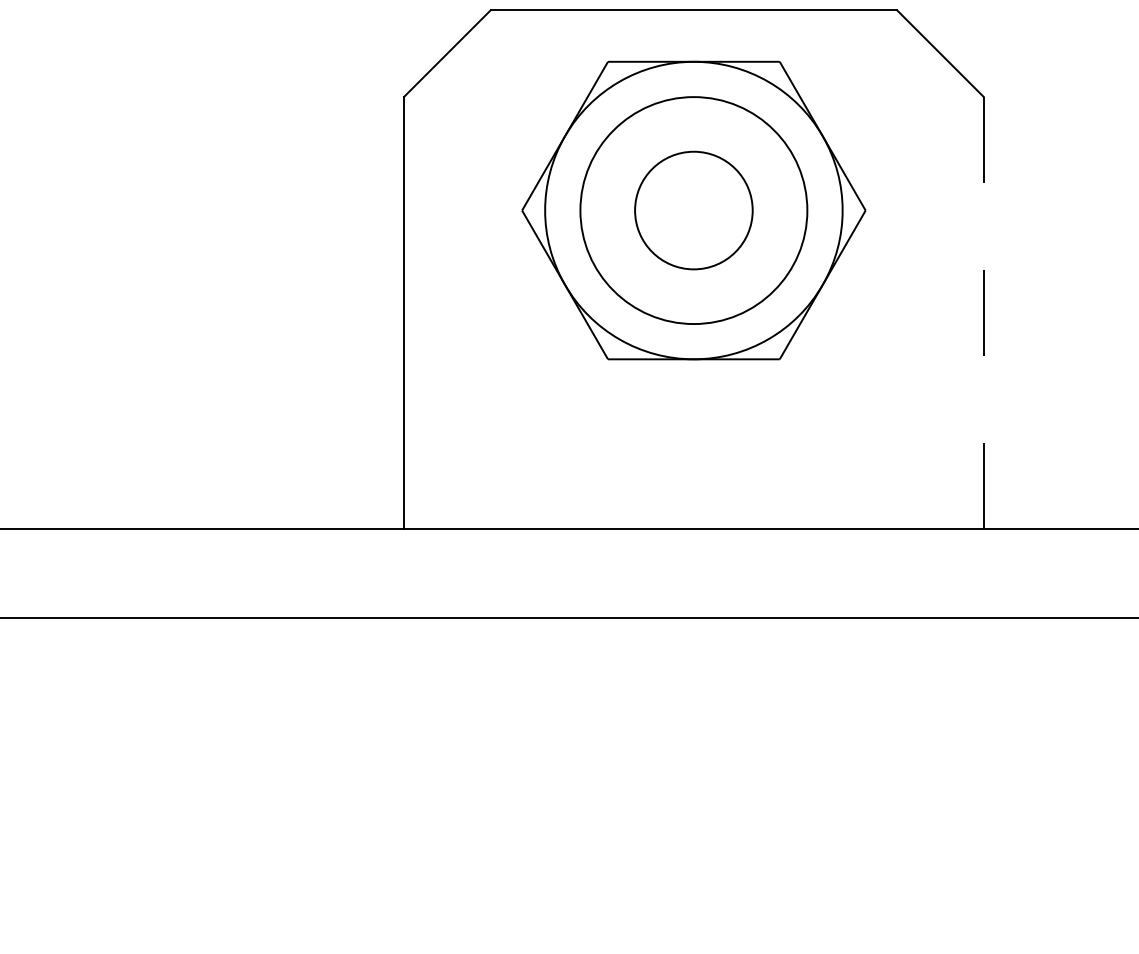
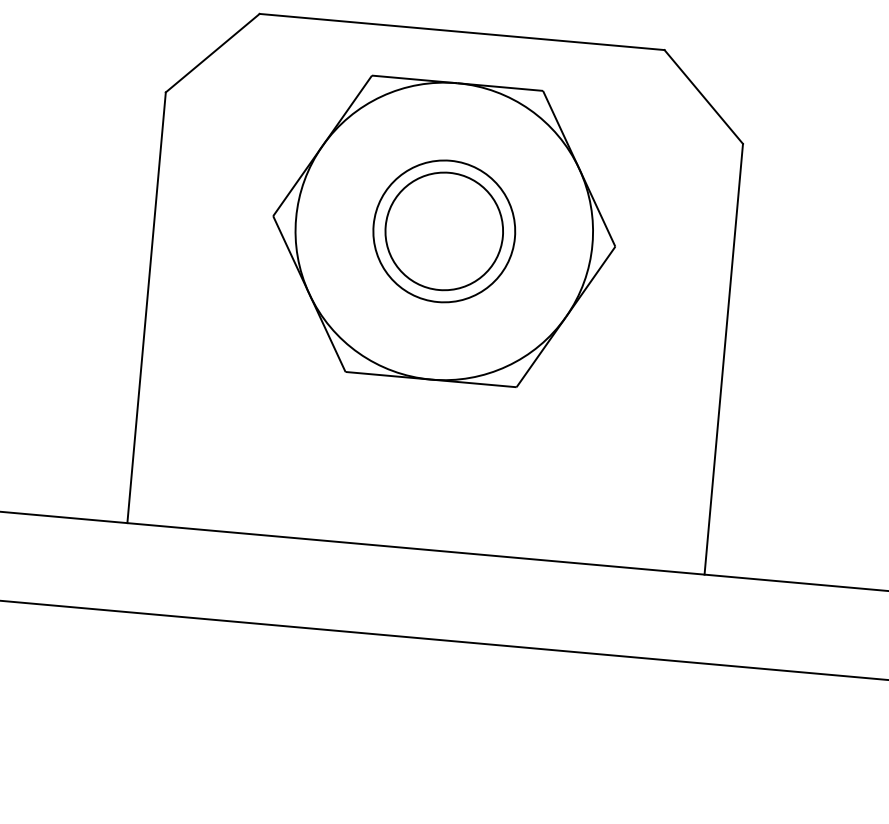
circle: (693, 210) -> (443, 231), size x0.62
line: (983, 313) -> (723, 359), dashed -> solid

